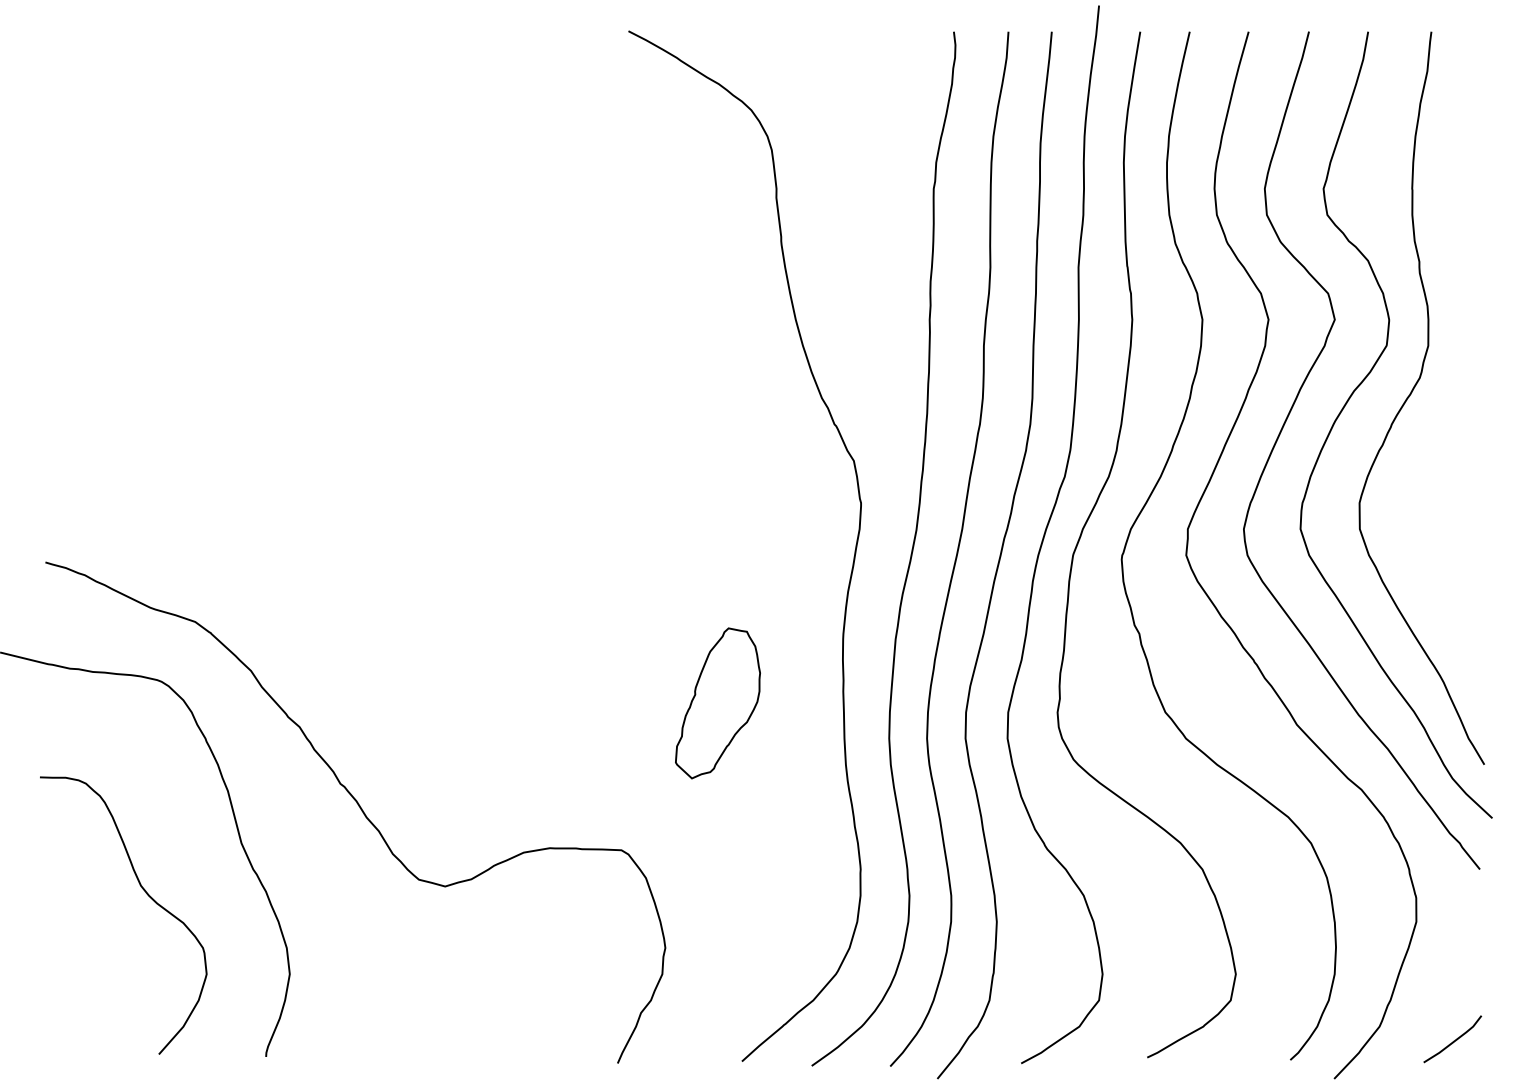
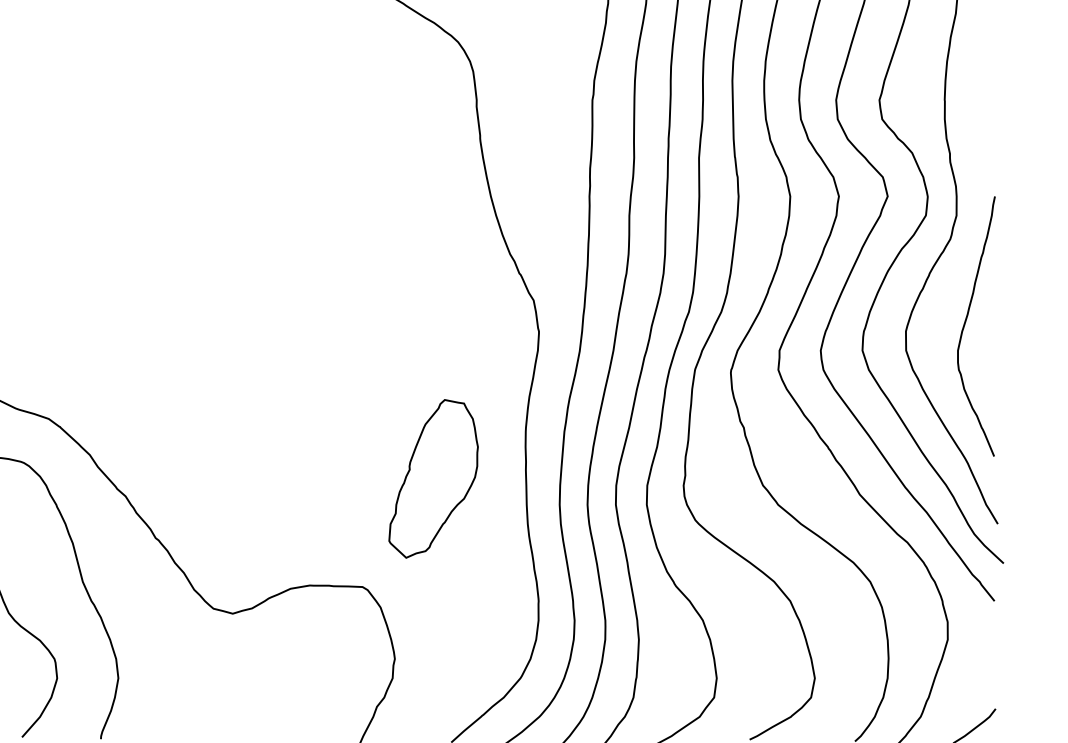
curve: (1440, 493) -> (965, 324), added
part: (717, 703) -> (433, 478), size x1.43

